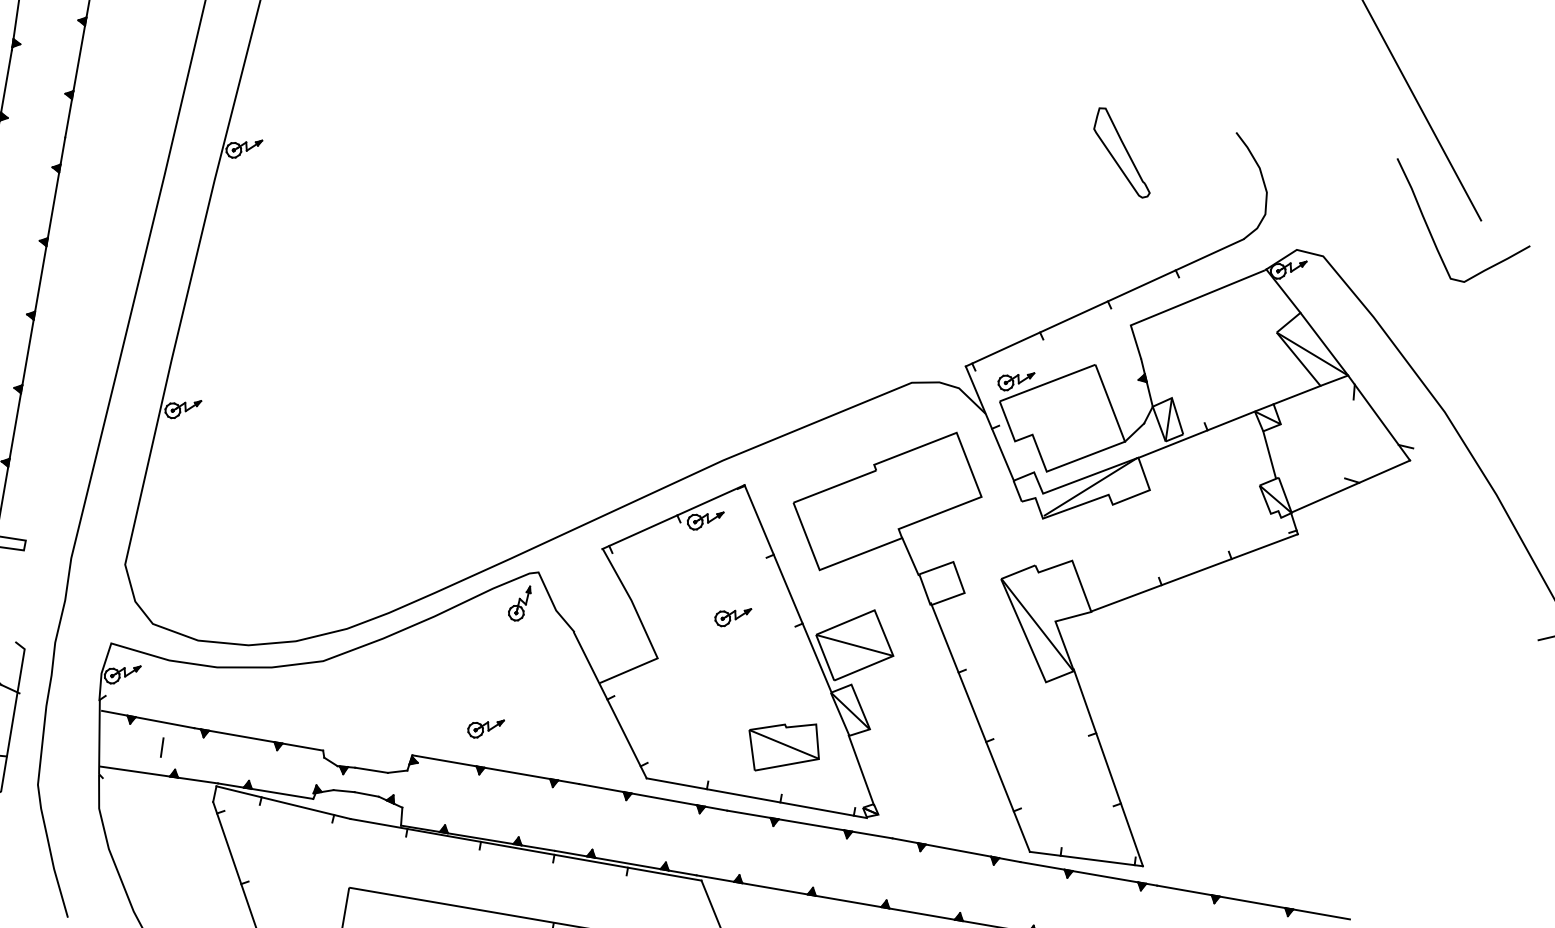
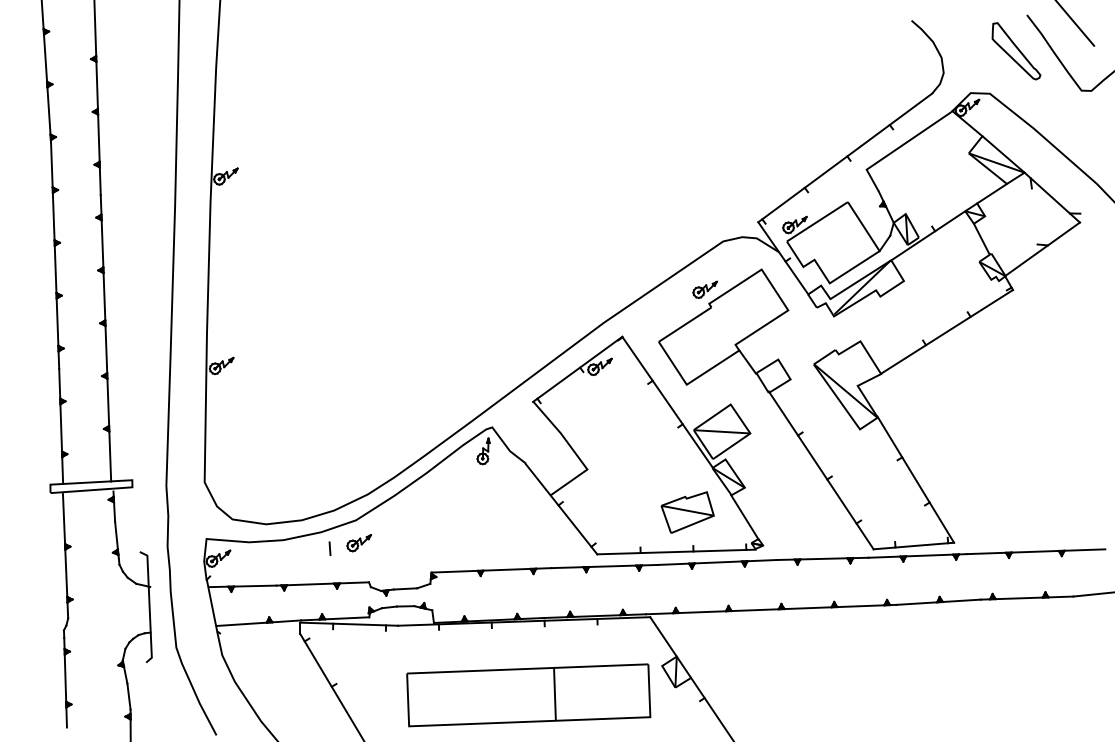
part: (1123, 153) -> (1016, 51), moved
part: (731, 616) -> (704, 289), moved
part: (484, 728) -> (358, 543), moved
line: (161, 747) -> (329, 548), moved

